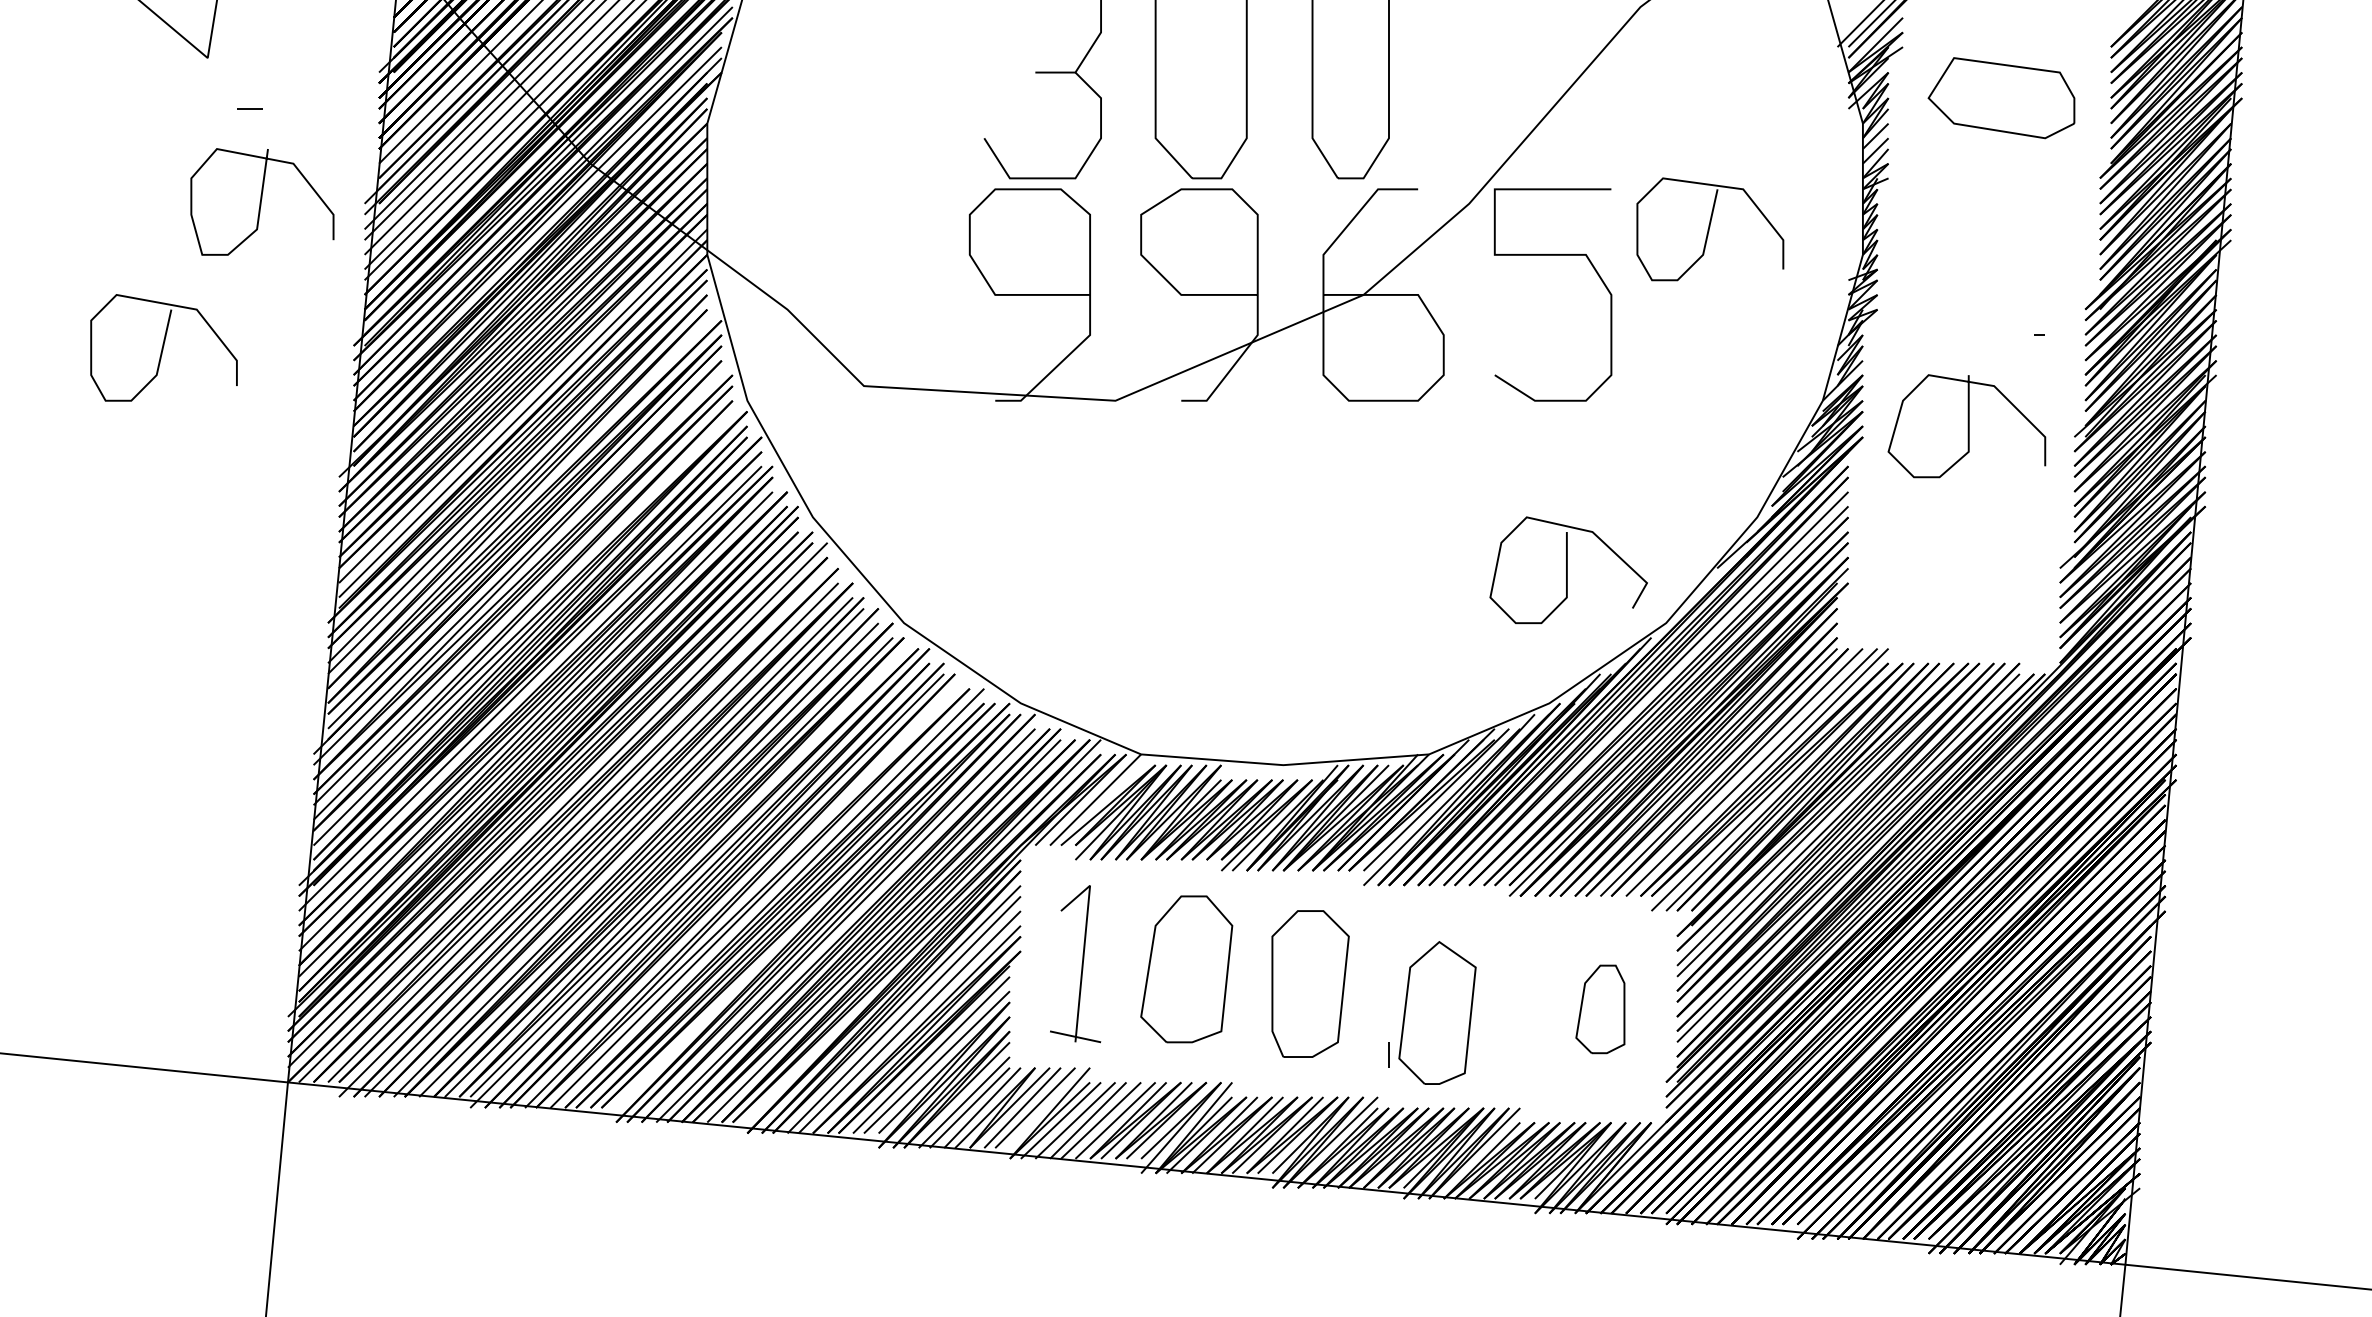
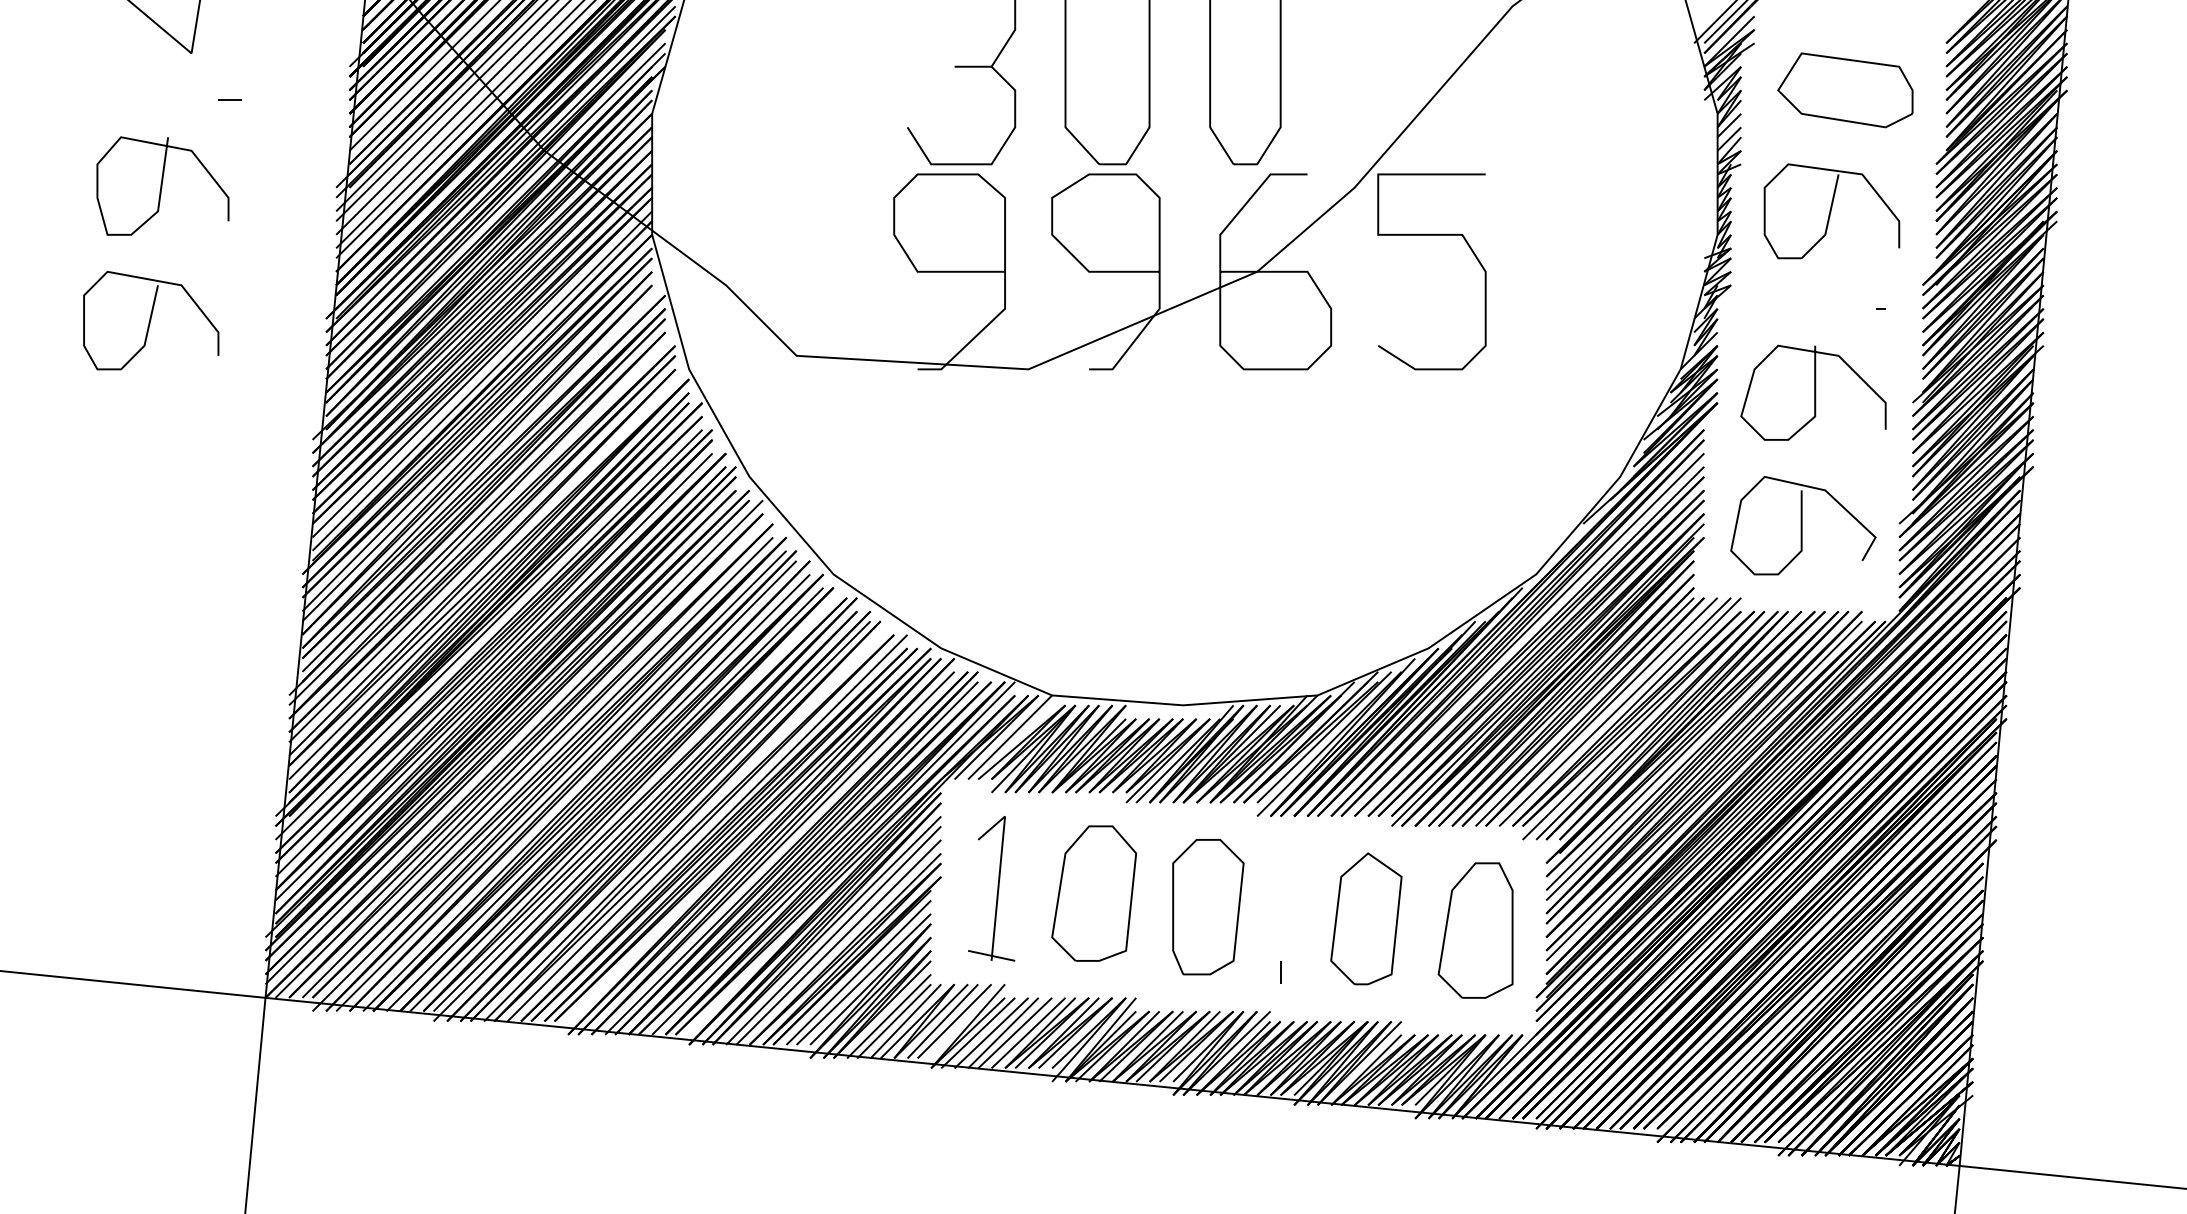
curve: (261, 201) -> (162, 185), moved
curve: (1709, 229) -> (1831, 211), moved
curve: (1567, 570) -> (1802, 525), moved
part: (1600, 1009) -> (1475, 930), size x1.67
part: (1437, 1012) -> (1366, 918), moved

